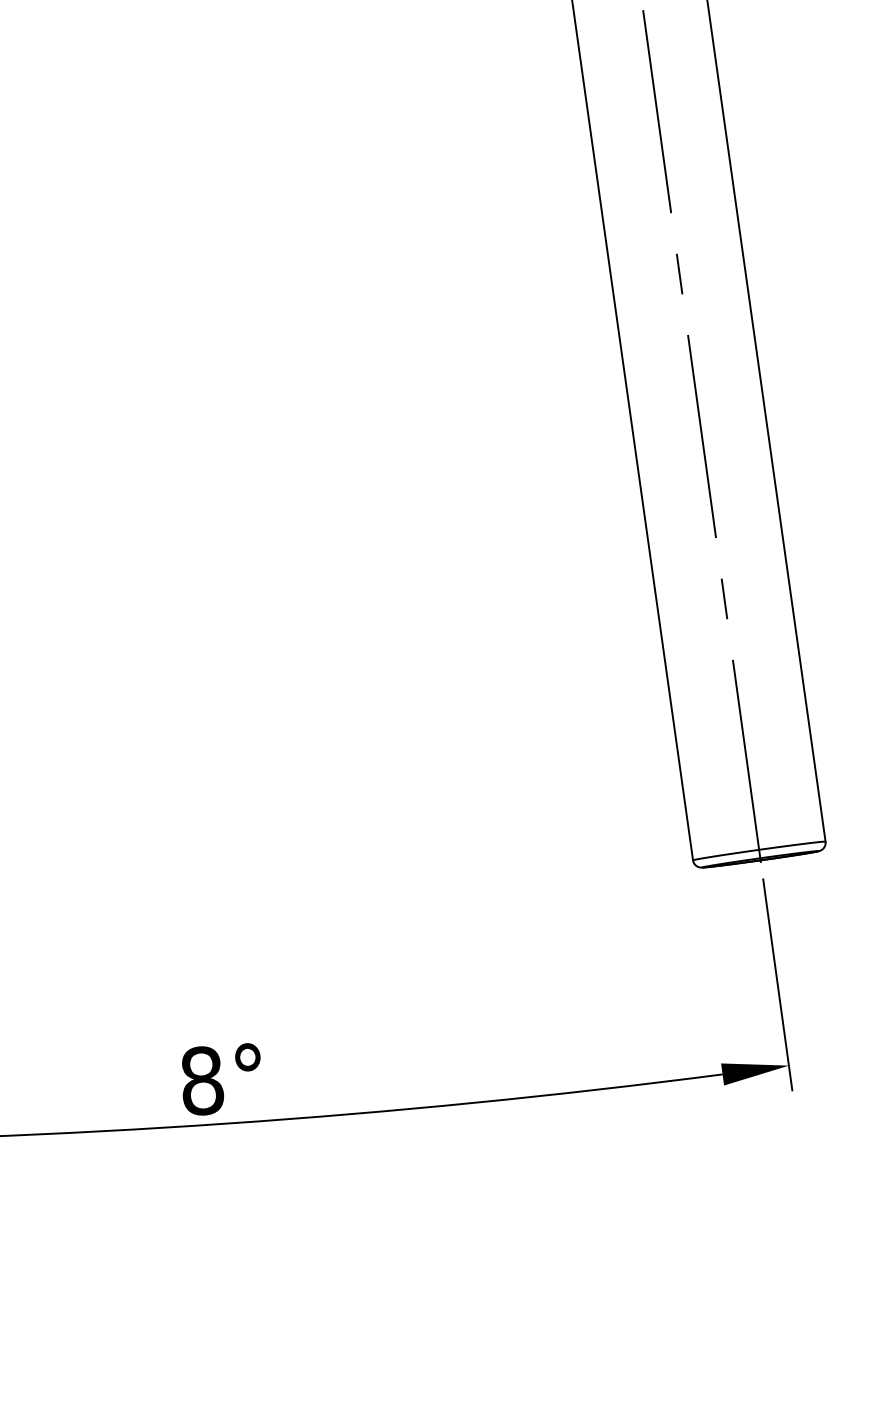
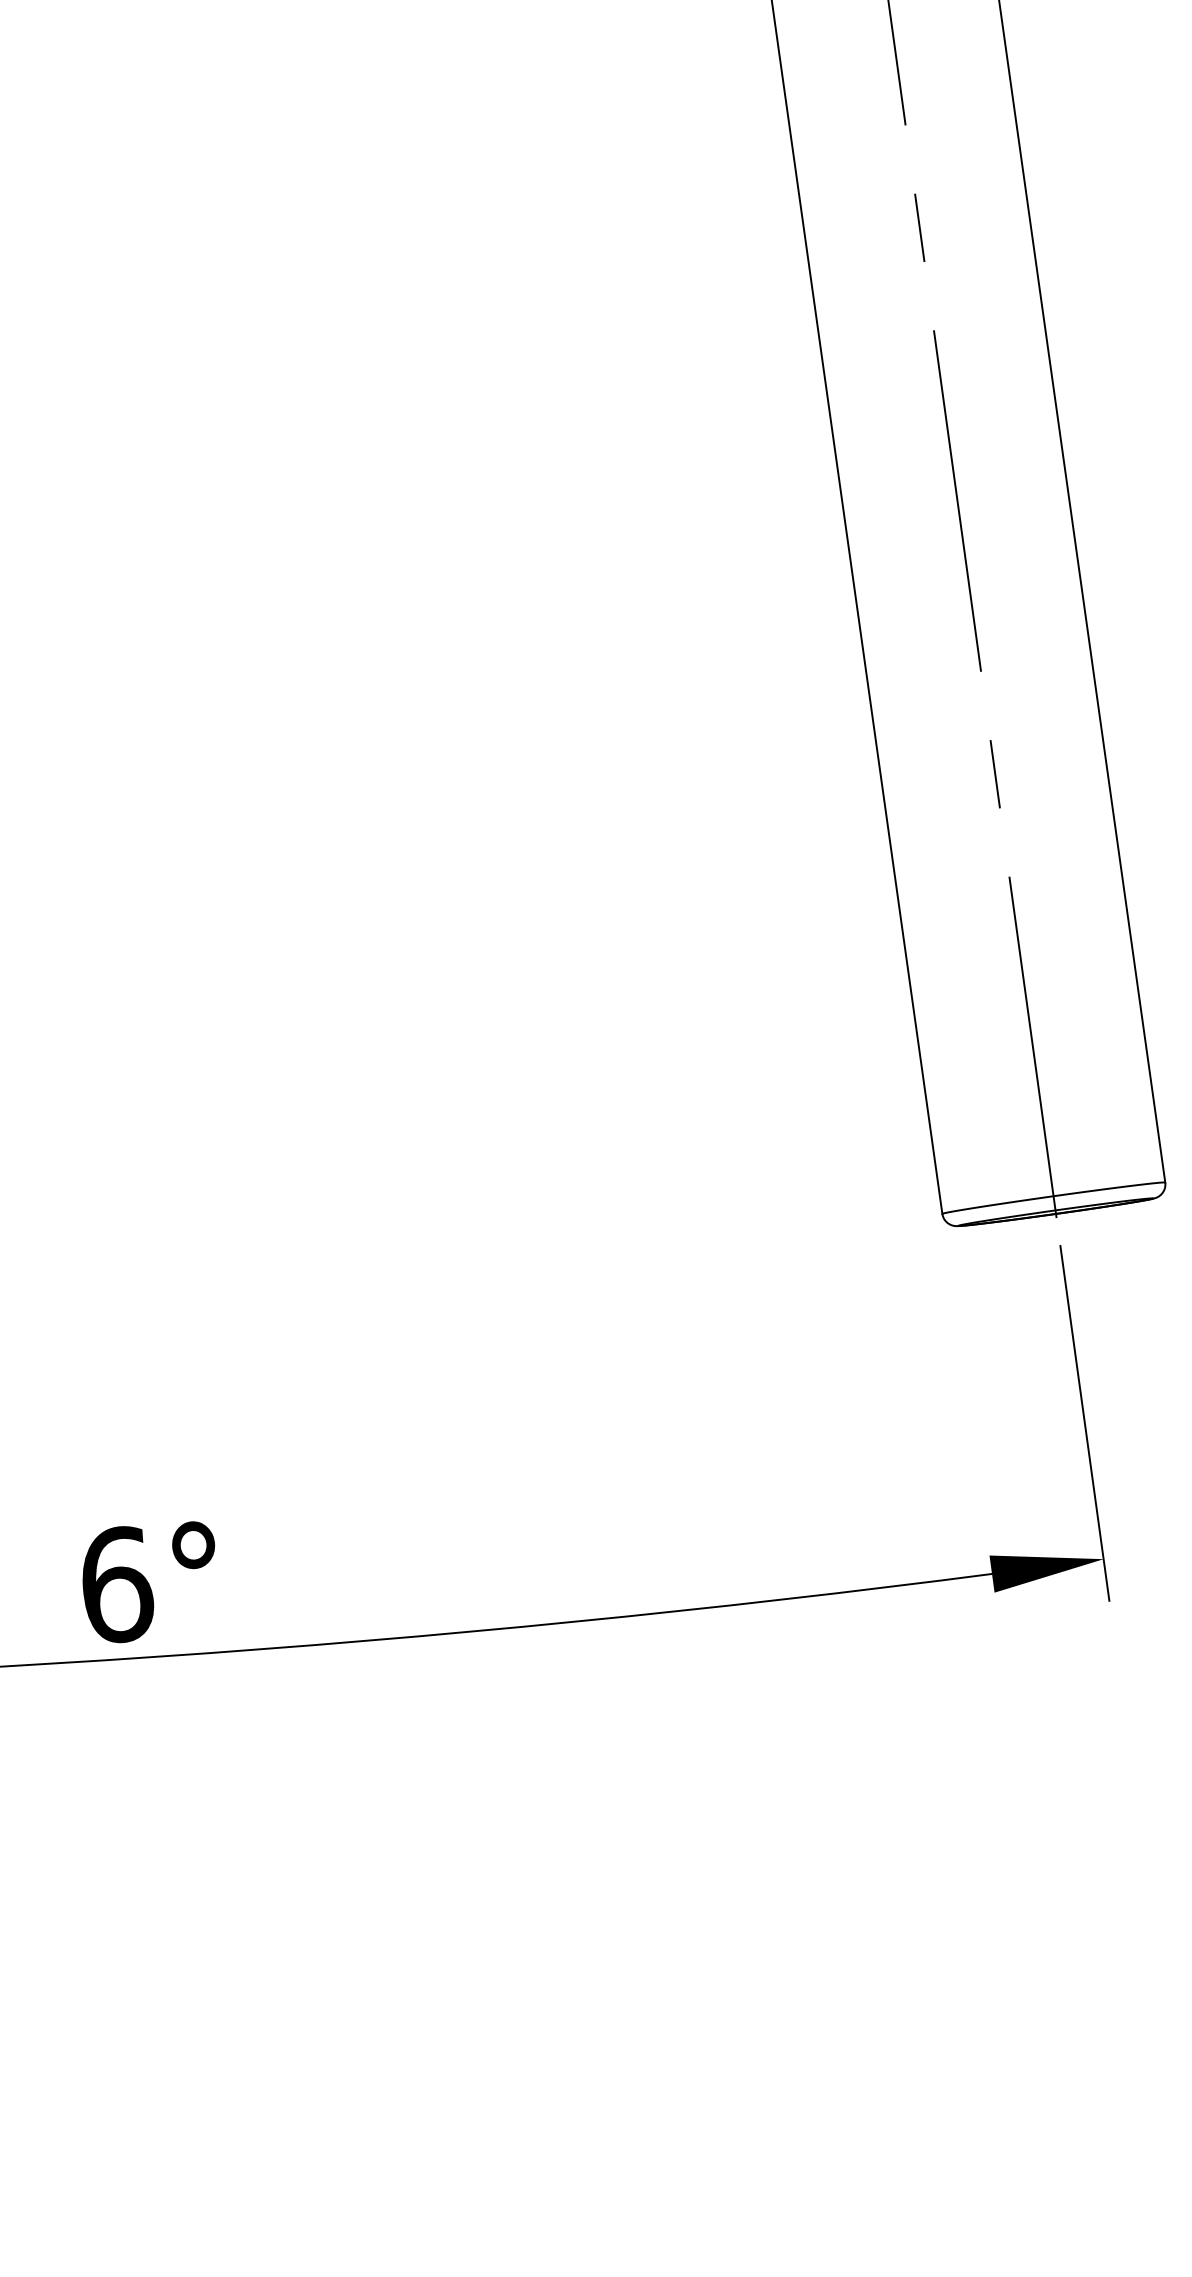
text: (202, 1080) -> (117, 1584), 8° -> 6°

